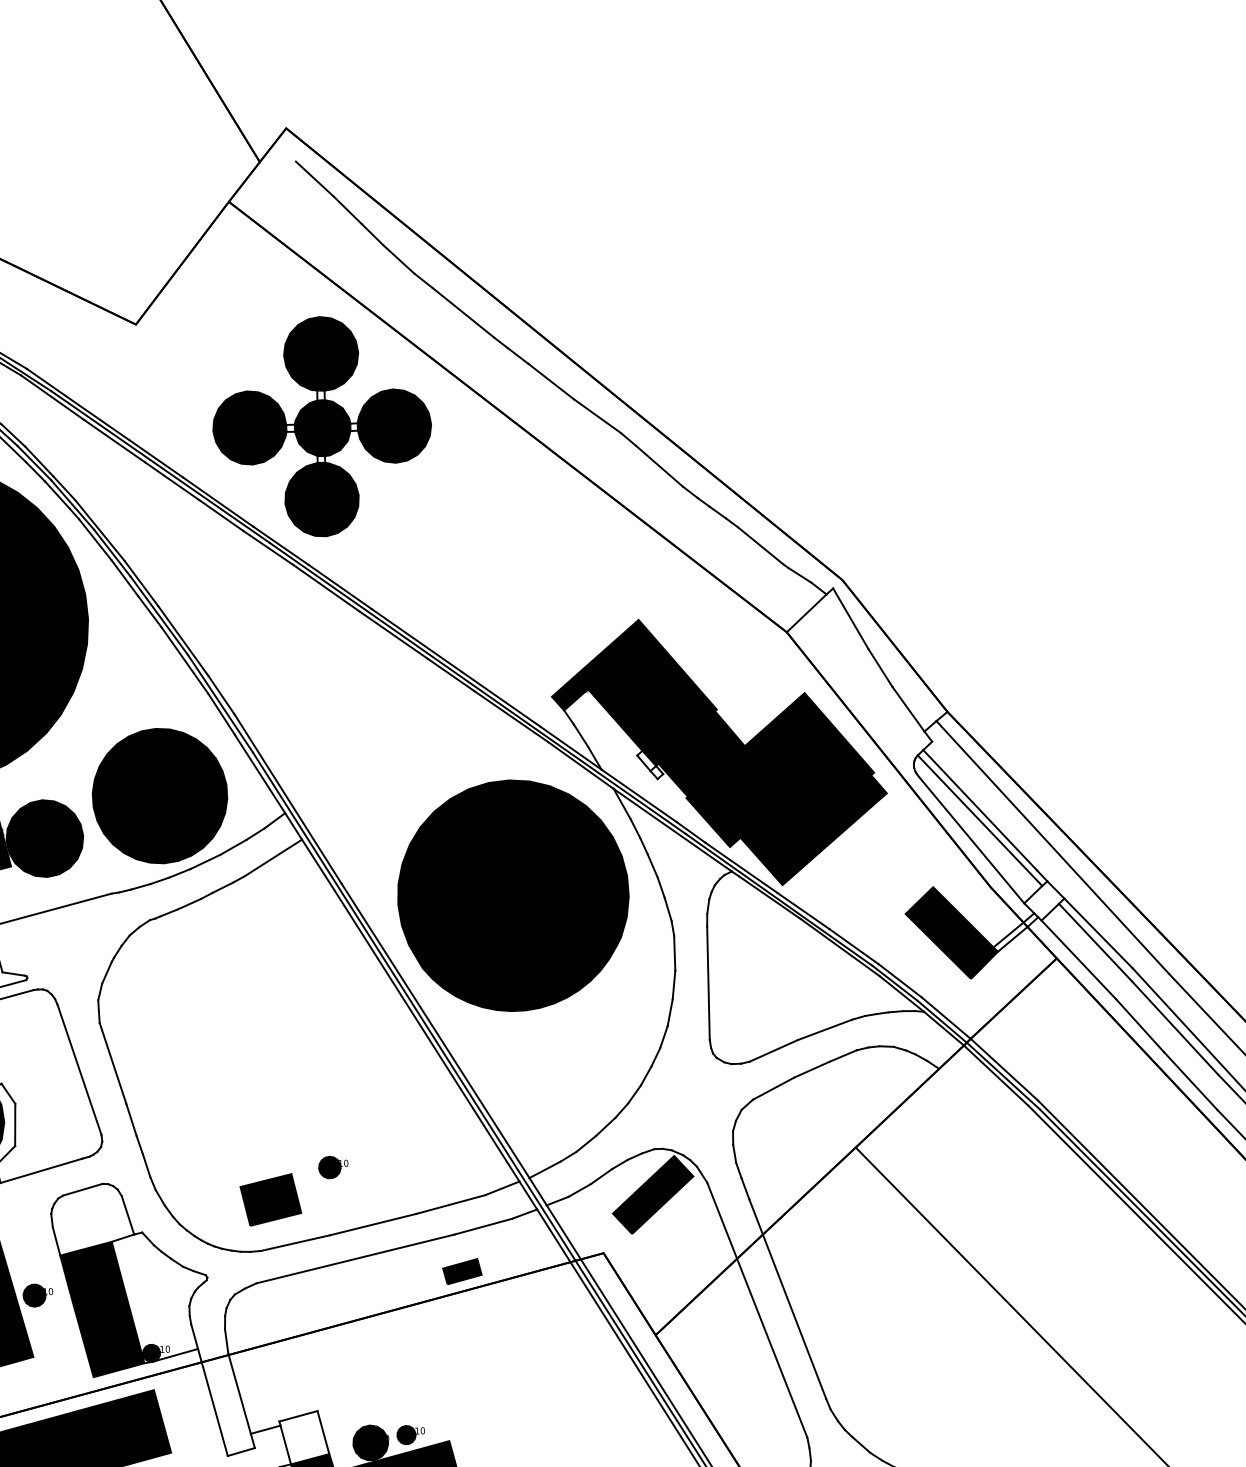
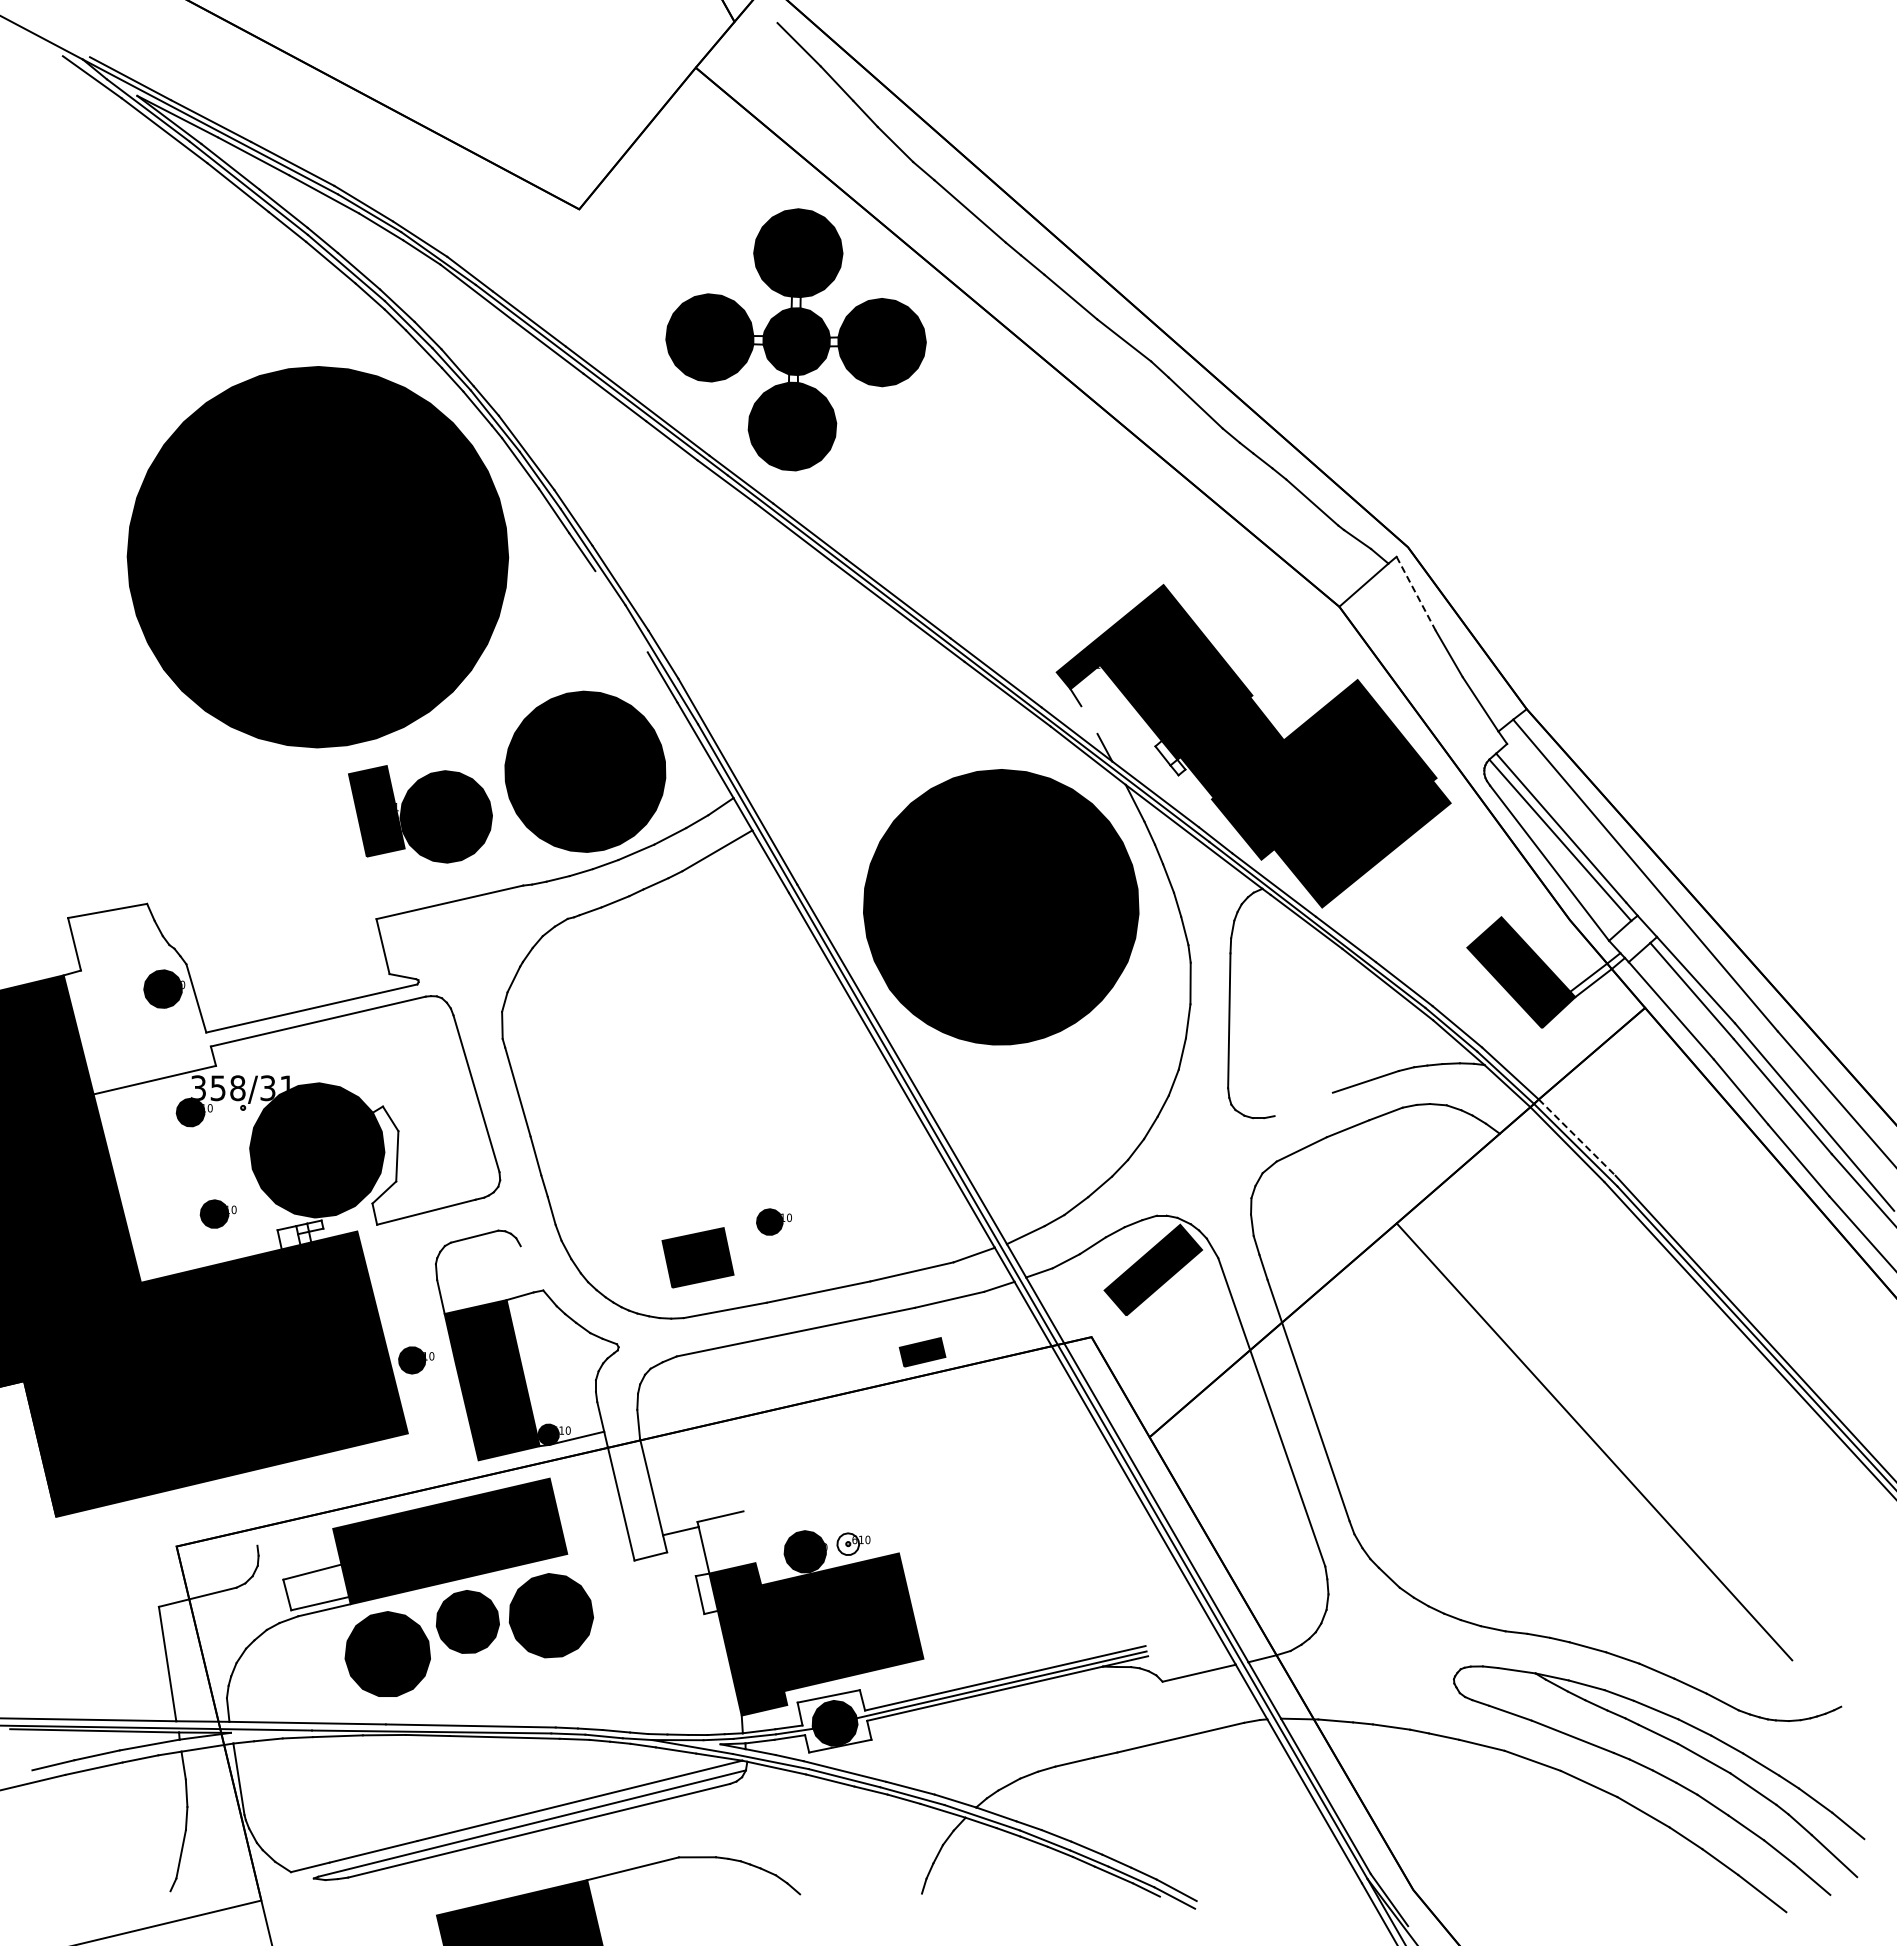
line: (851, 618) -> (1416, 593), solid -> dashed
line: (184, 660) -> (621, 611), removed
line: (581, 735) -> (1089, 719), removed
line: (773, 1050) -> (1303, 1104), removed
line: (1004, 1069) -> (1577, 1137), solid -> dashed
line: (127, 1215) -> (526, 1269), removed
line: (323, 1432) -> (749, 1537), removed
fill: (406, 1434) -> (848, 1543), removed

